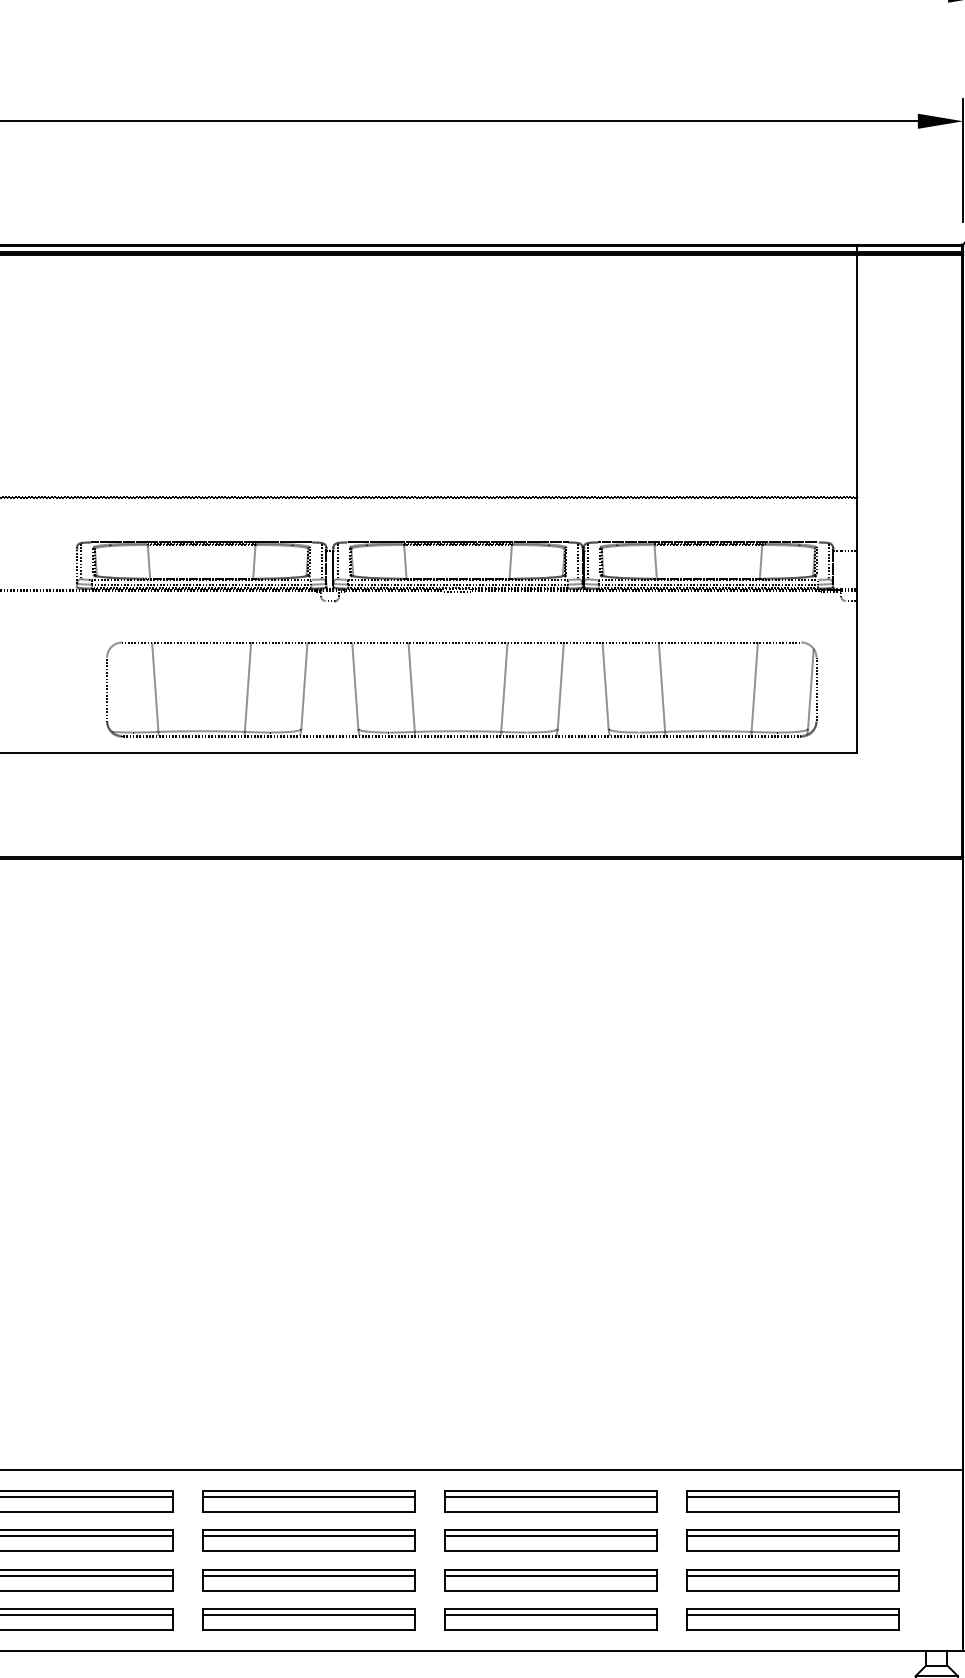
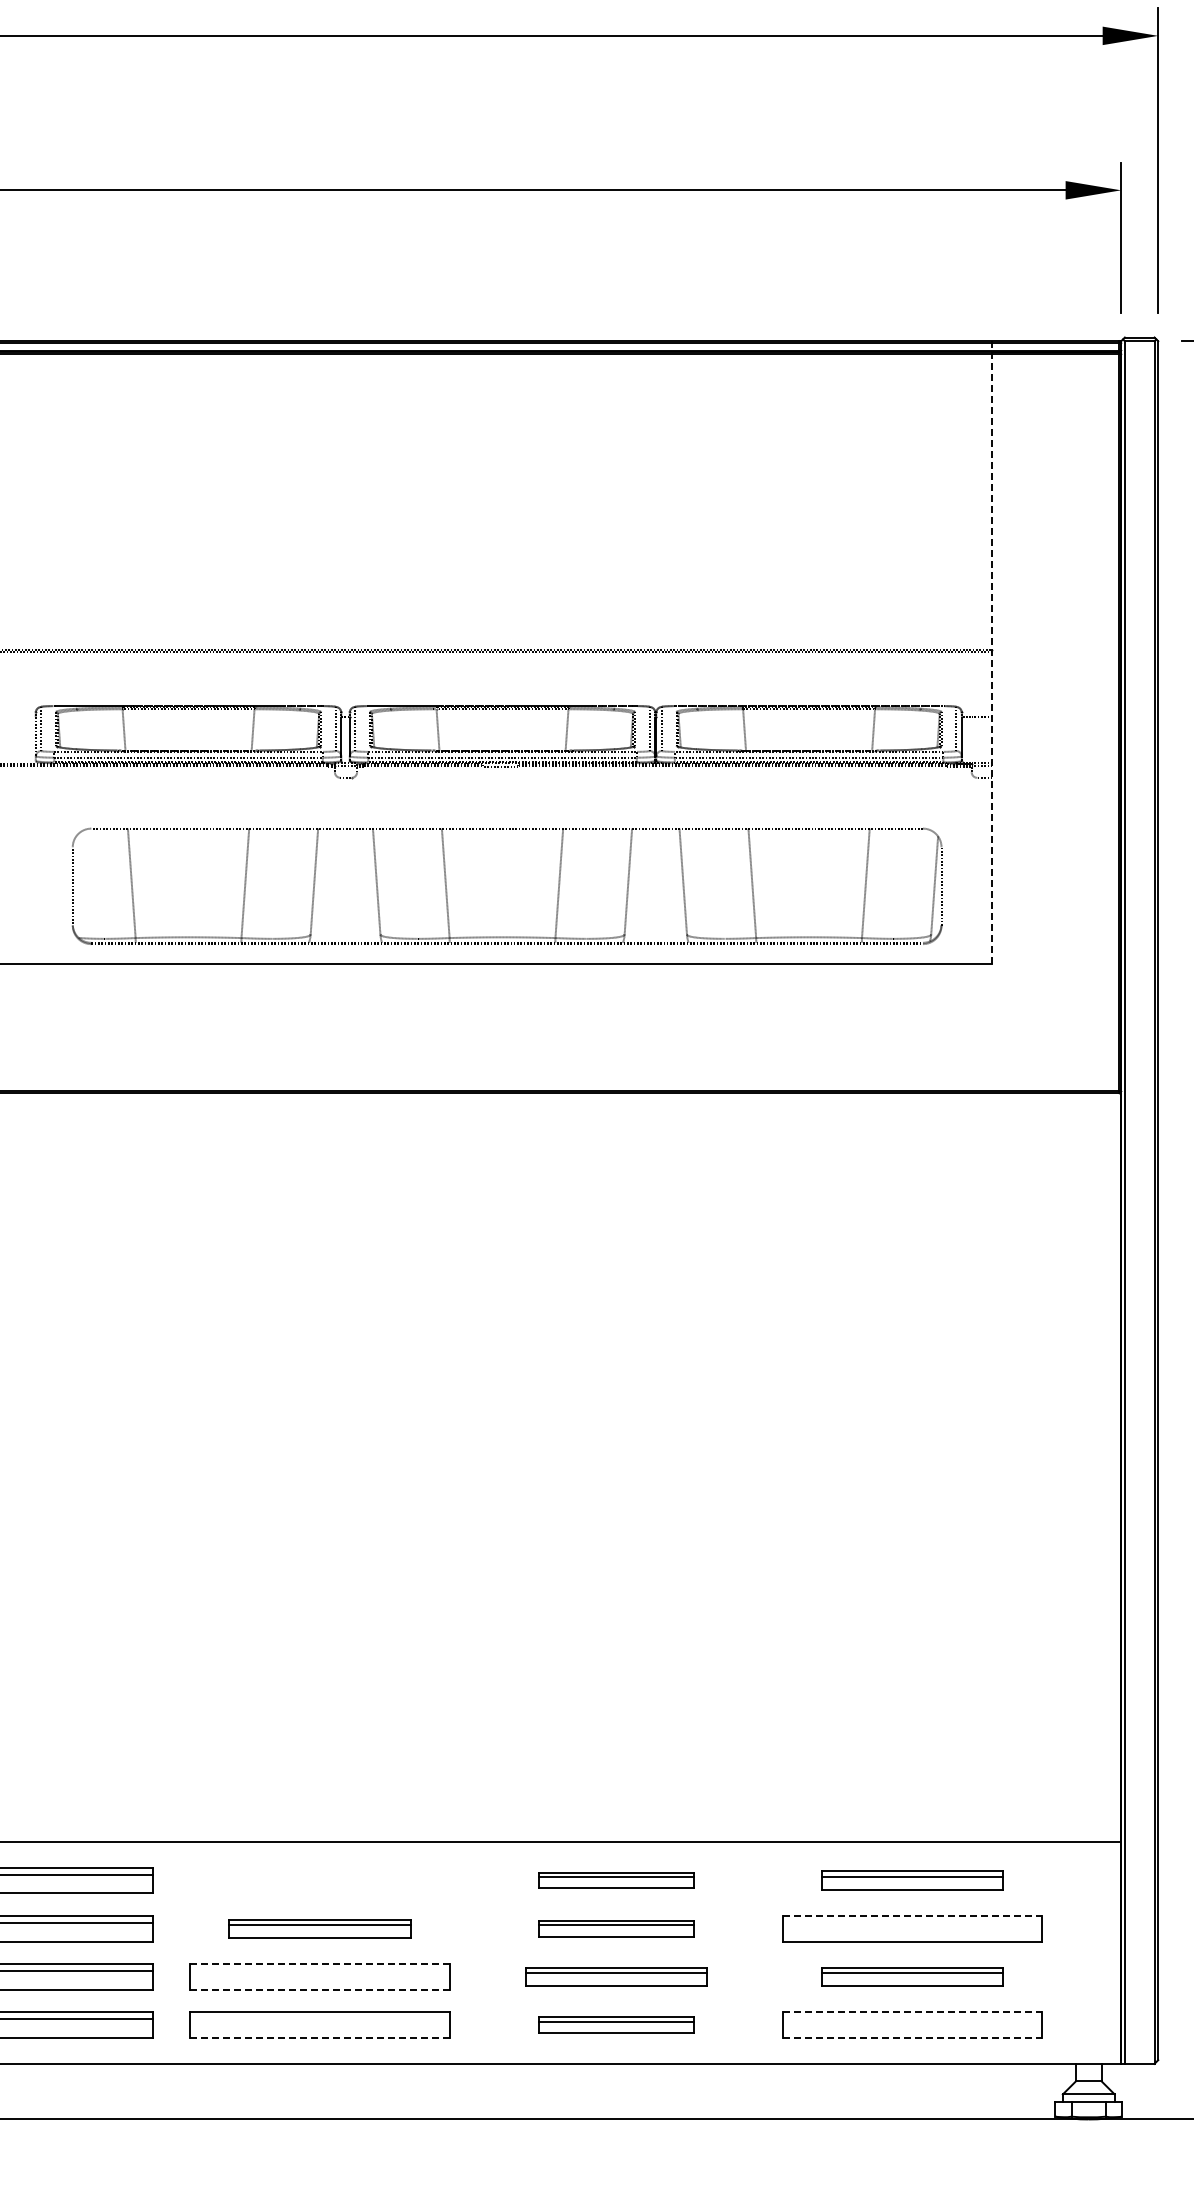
line: (857, 497) -> (991, 651), solid -> dashed
part: (308, 1501) -> (319, 1880), removed
part: (551, 1501) -> (616, 1880), size x0.6
part: (792, 1501) -> (912, 1880), size x0.7
line: (792, 1530) -> (912, 1915), solid -> dashed
line: (792, 1536) -> (912, 1923), removed
part: (308, 1540) -> (319, 1928), size x0.7
part: (551, 1540) -> (616, 1928), size x0.6
line: (309, 1569) -> (320, 1963), solid -> dashed
line: (308, 1575) -> (319, 1971), removed
part: (551, 1579) -> (616, 1976), size x0.7
part: (792, 1579) -> (912, 1976), size x0.7
line: (309, 1590) -> (320, 1989), solid -> dashed
line: (792, 1609) -> (912, 2012), solid -> dashed
line: (308, 1614) -> (319, 2019), removed
line: (792, 1614) -> (912, 2019), removed
part: (551, 1619) -> (616, 2024), size x0.6
line: (309, 1629) -> (320, 2037), solid -> dashed
line: (792, 1629) -> (912, 2037), solid -> dashed

